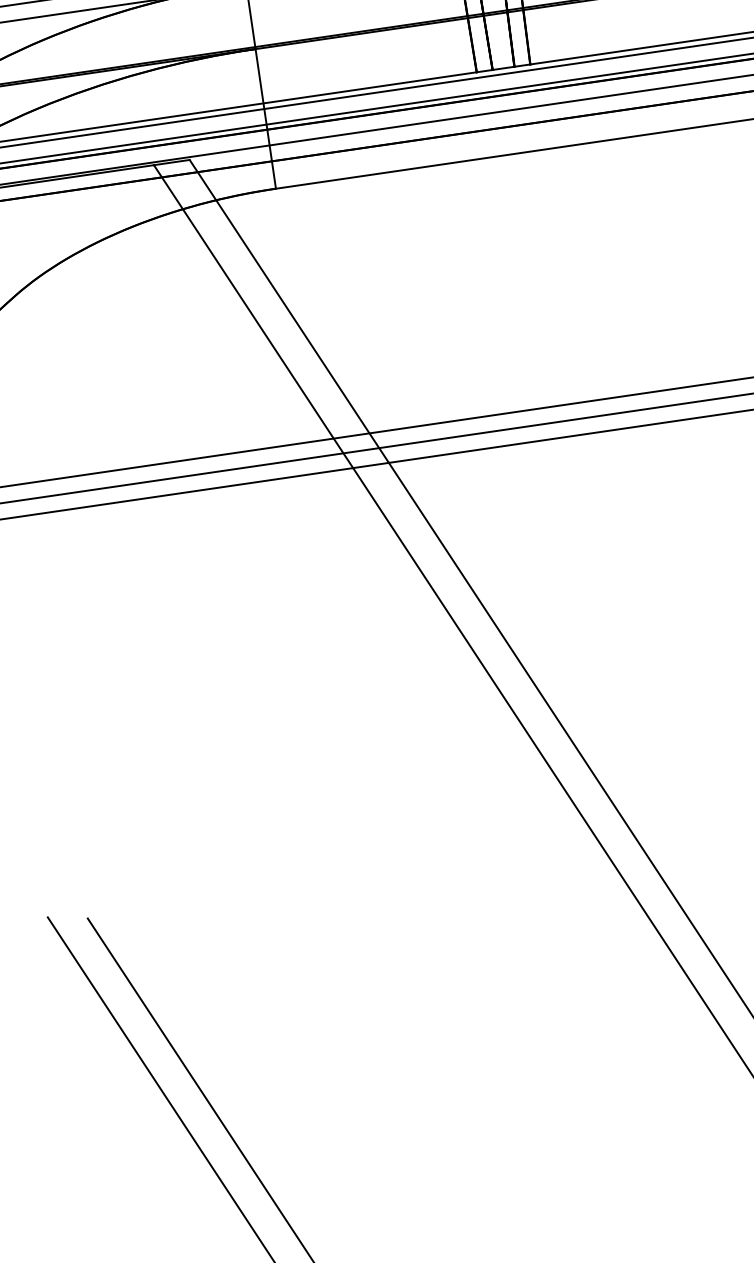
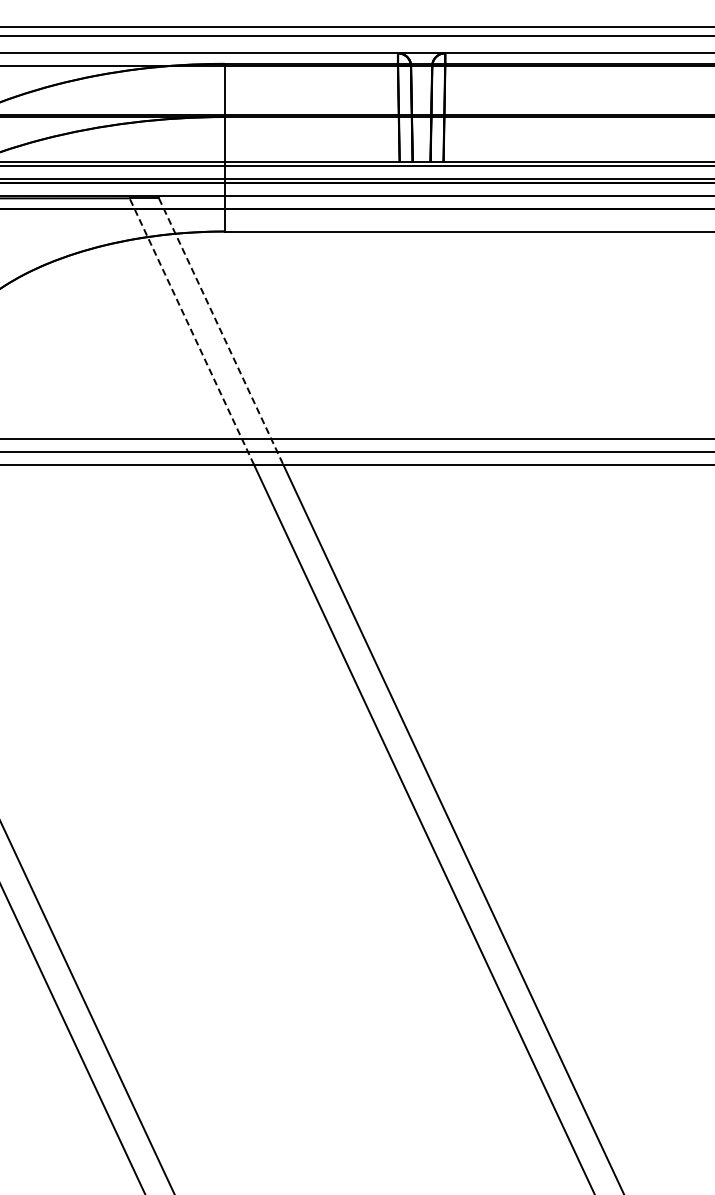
line: (289, 312) -> (221, 332), solid -> dashed
line: (253, 316) -> (191, 331), solid -> dashed

